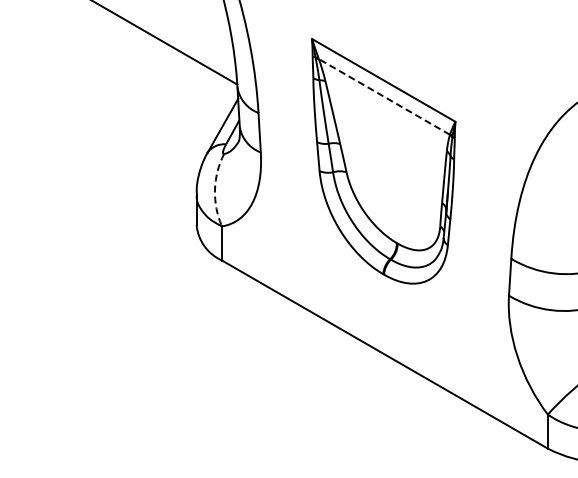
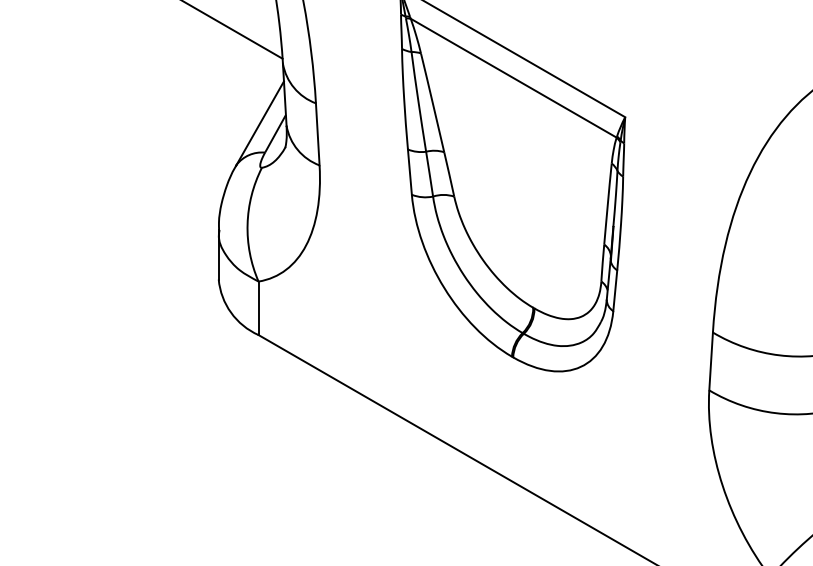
line: (384, 96) -> (513, 77), dashed -> solid
arc: (214, 189) -> (246, 223), dashed -> solid

